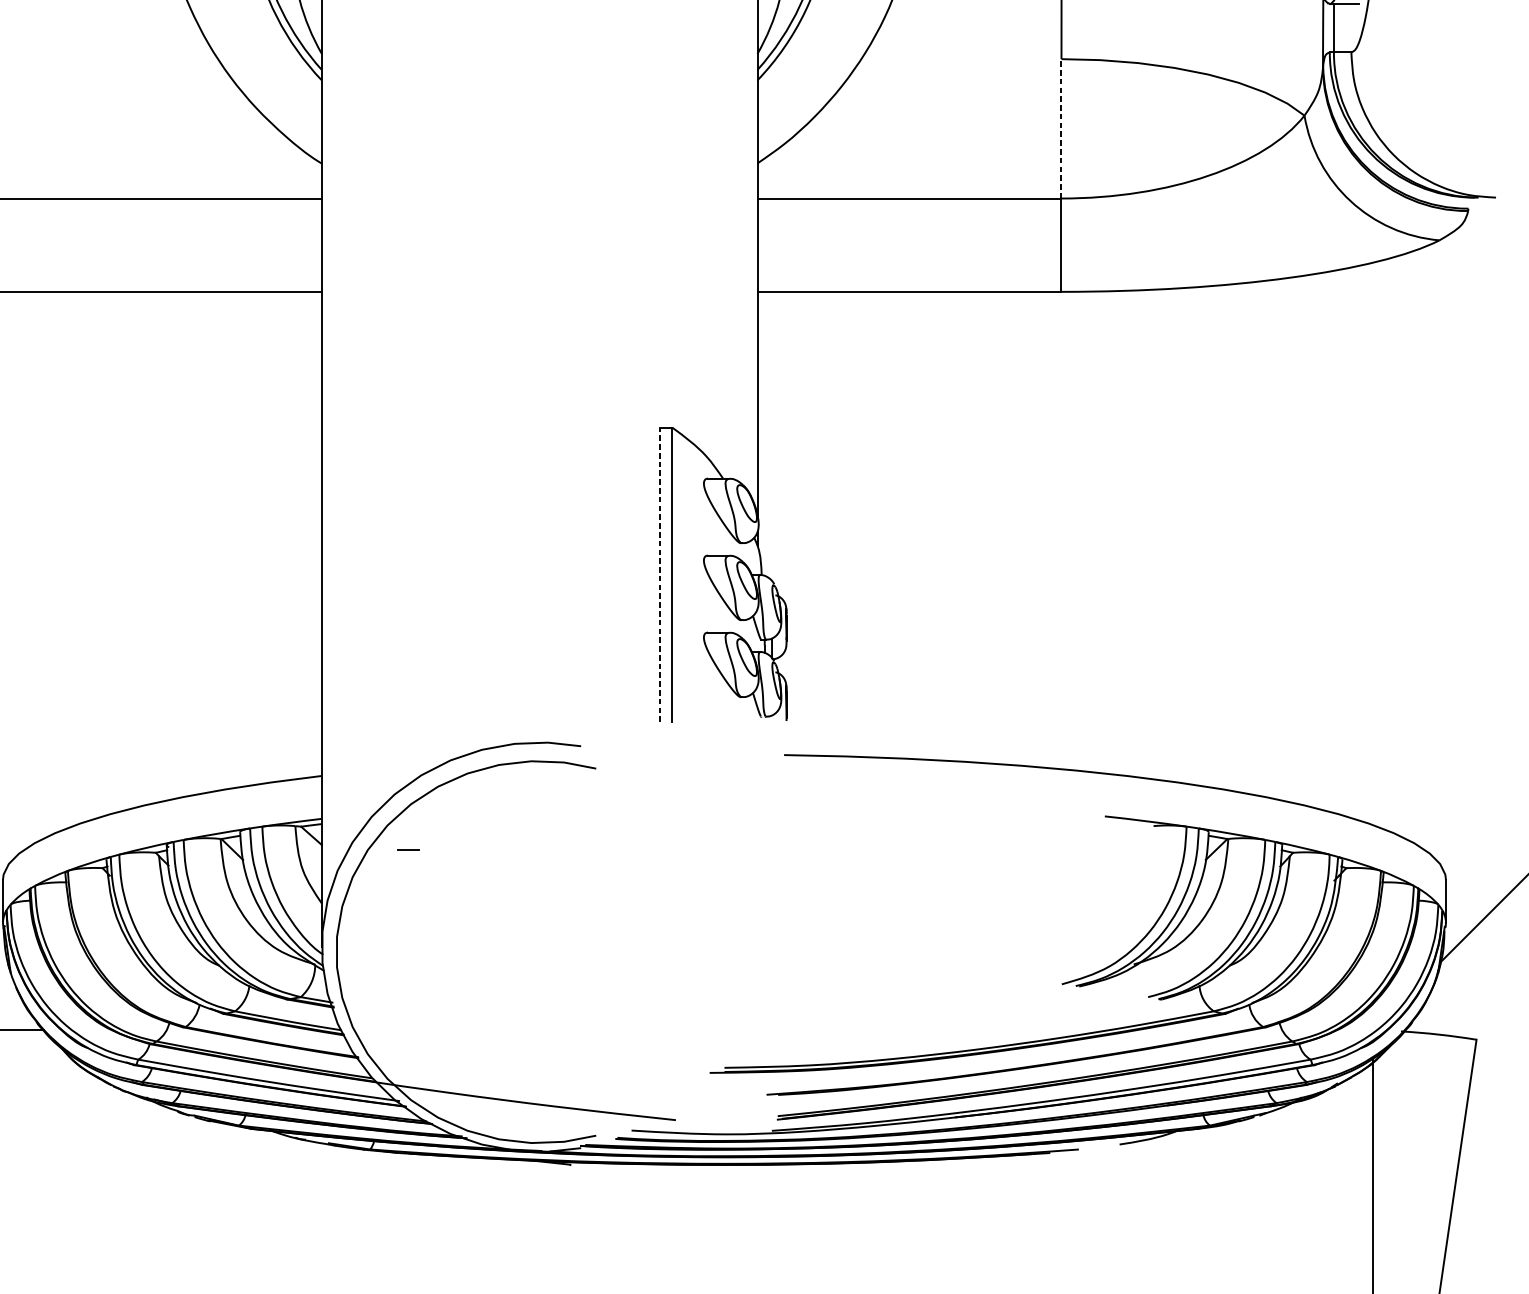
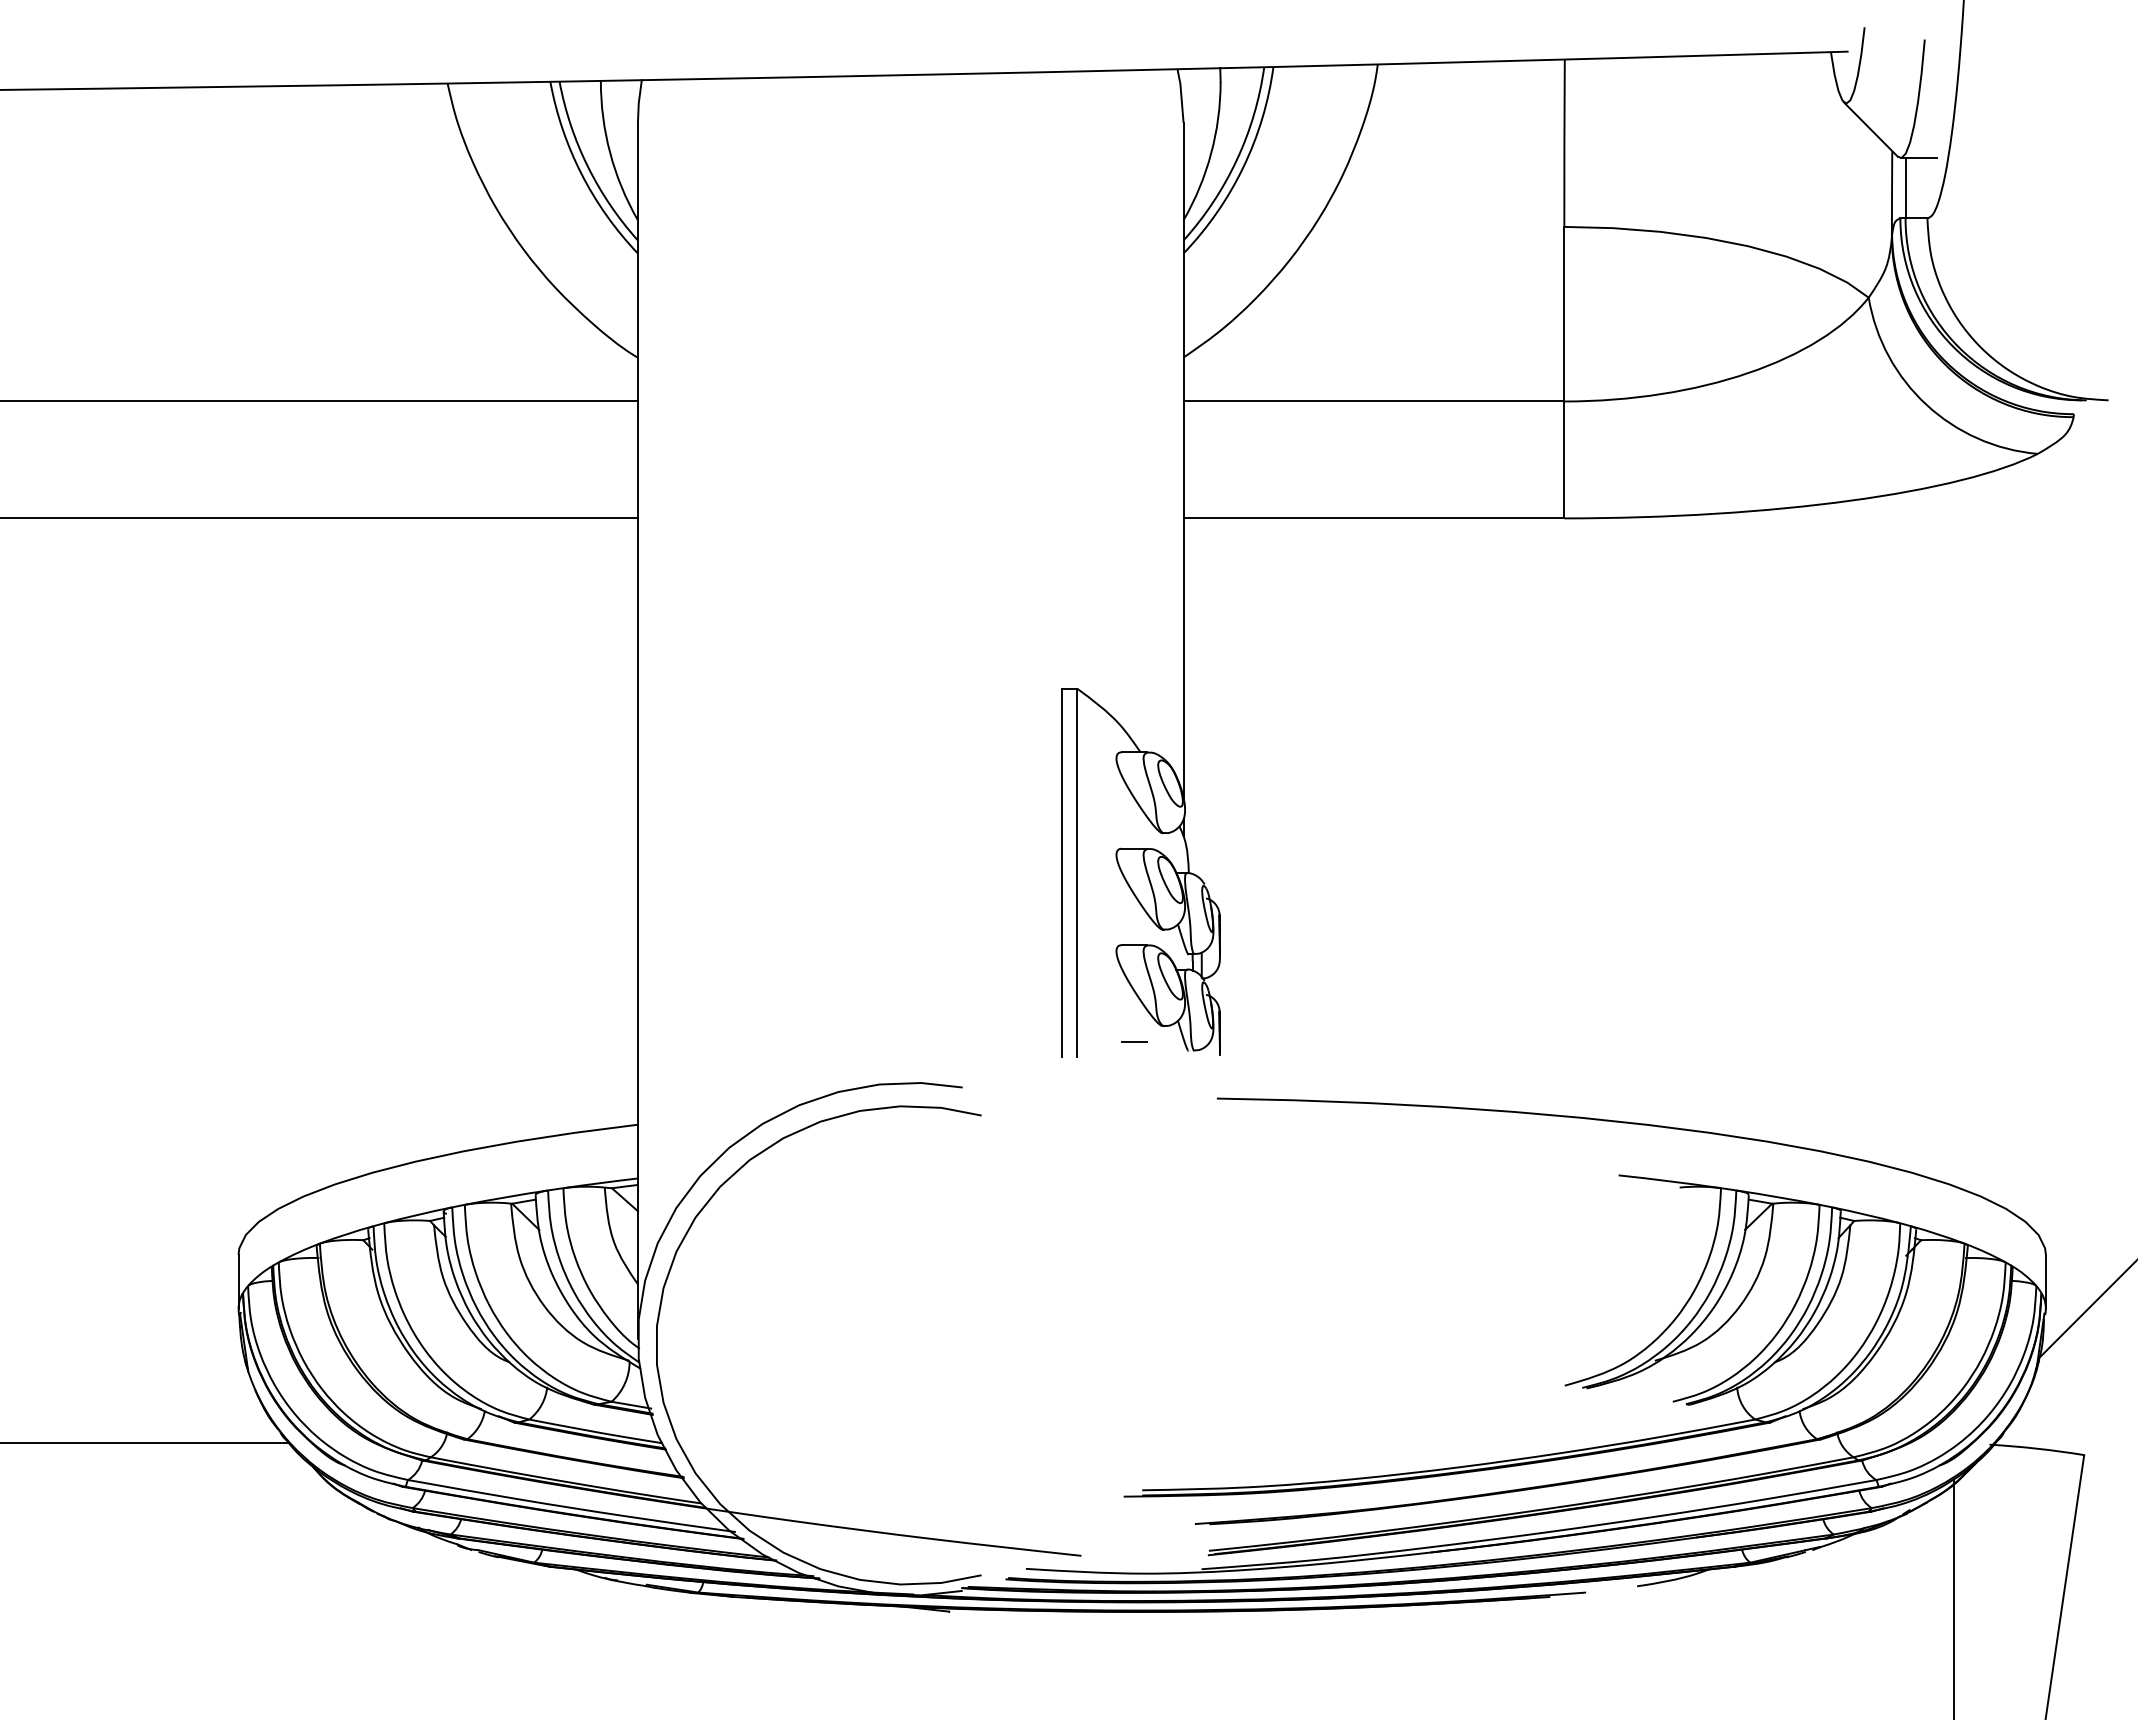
line: (1061, 128) -> (1564, 313), dashed -> solid
line: (660, 574) -> (1061, 872), dashed -> solid
line: (408, 850) -> (1134, 1041), moved

